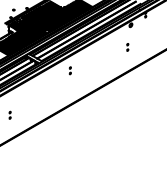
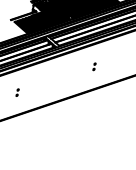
part: (69, 70) -> (93, 66), moved

